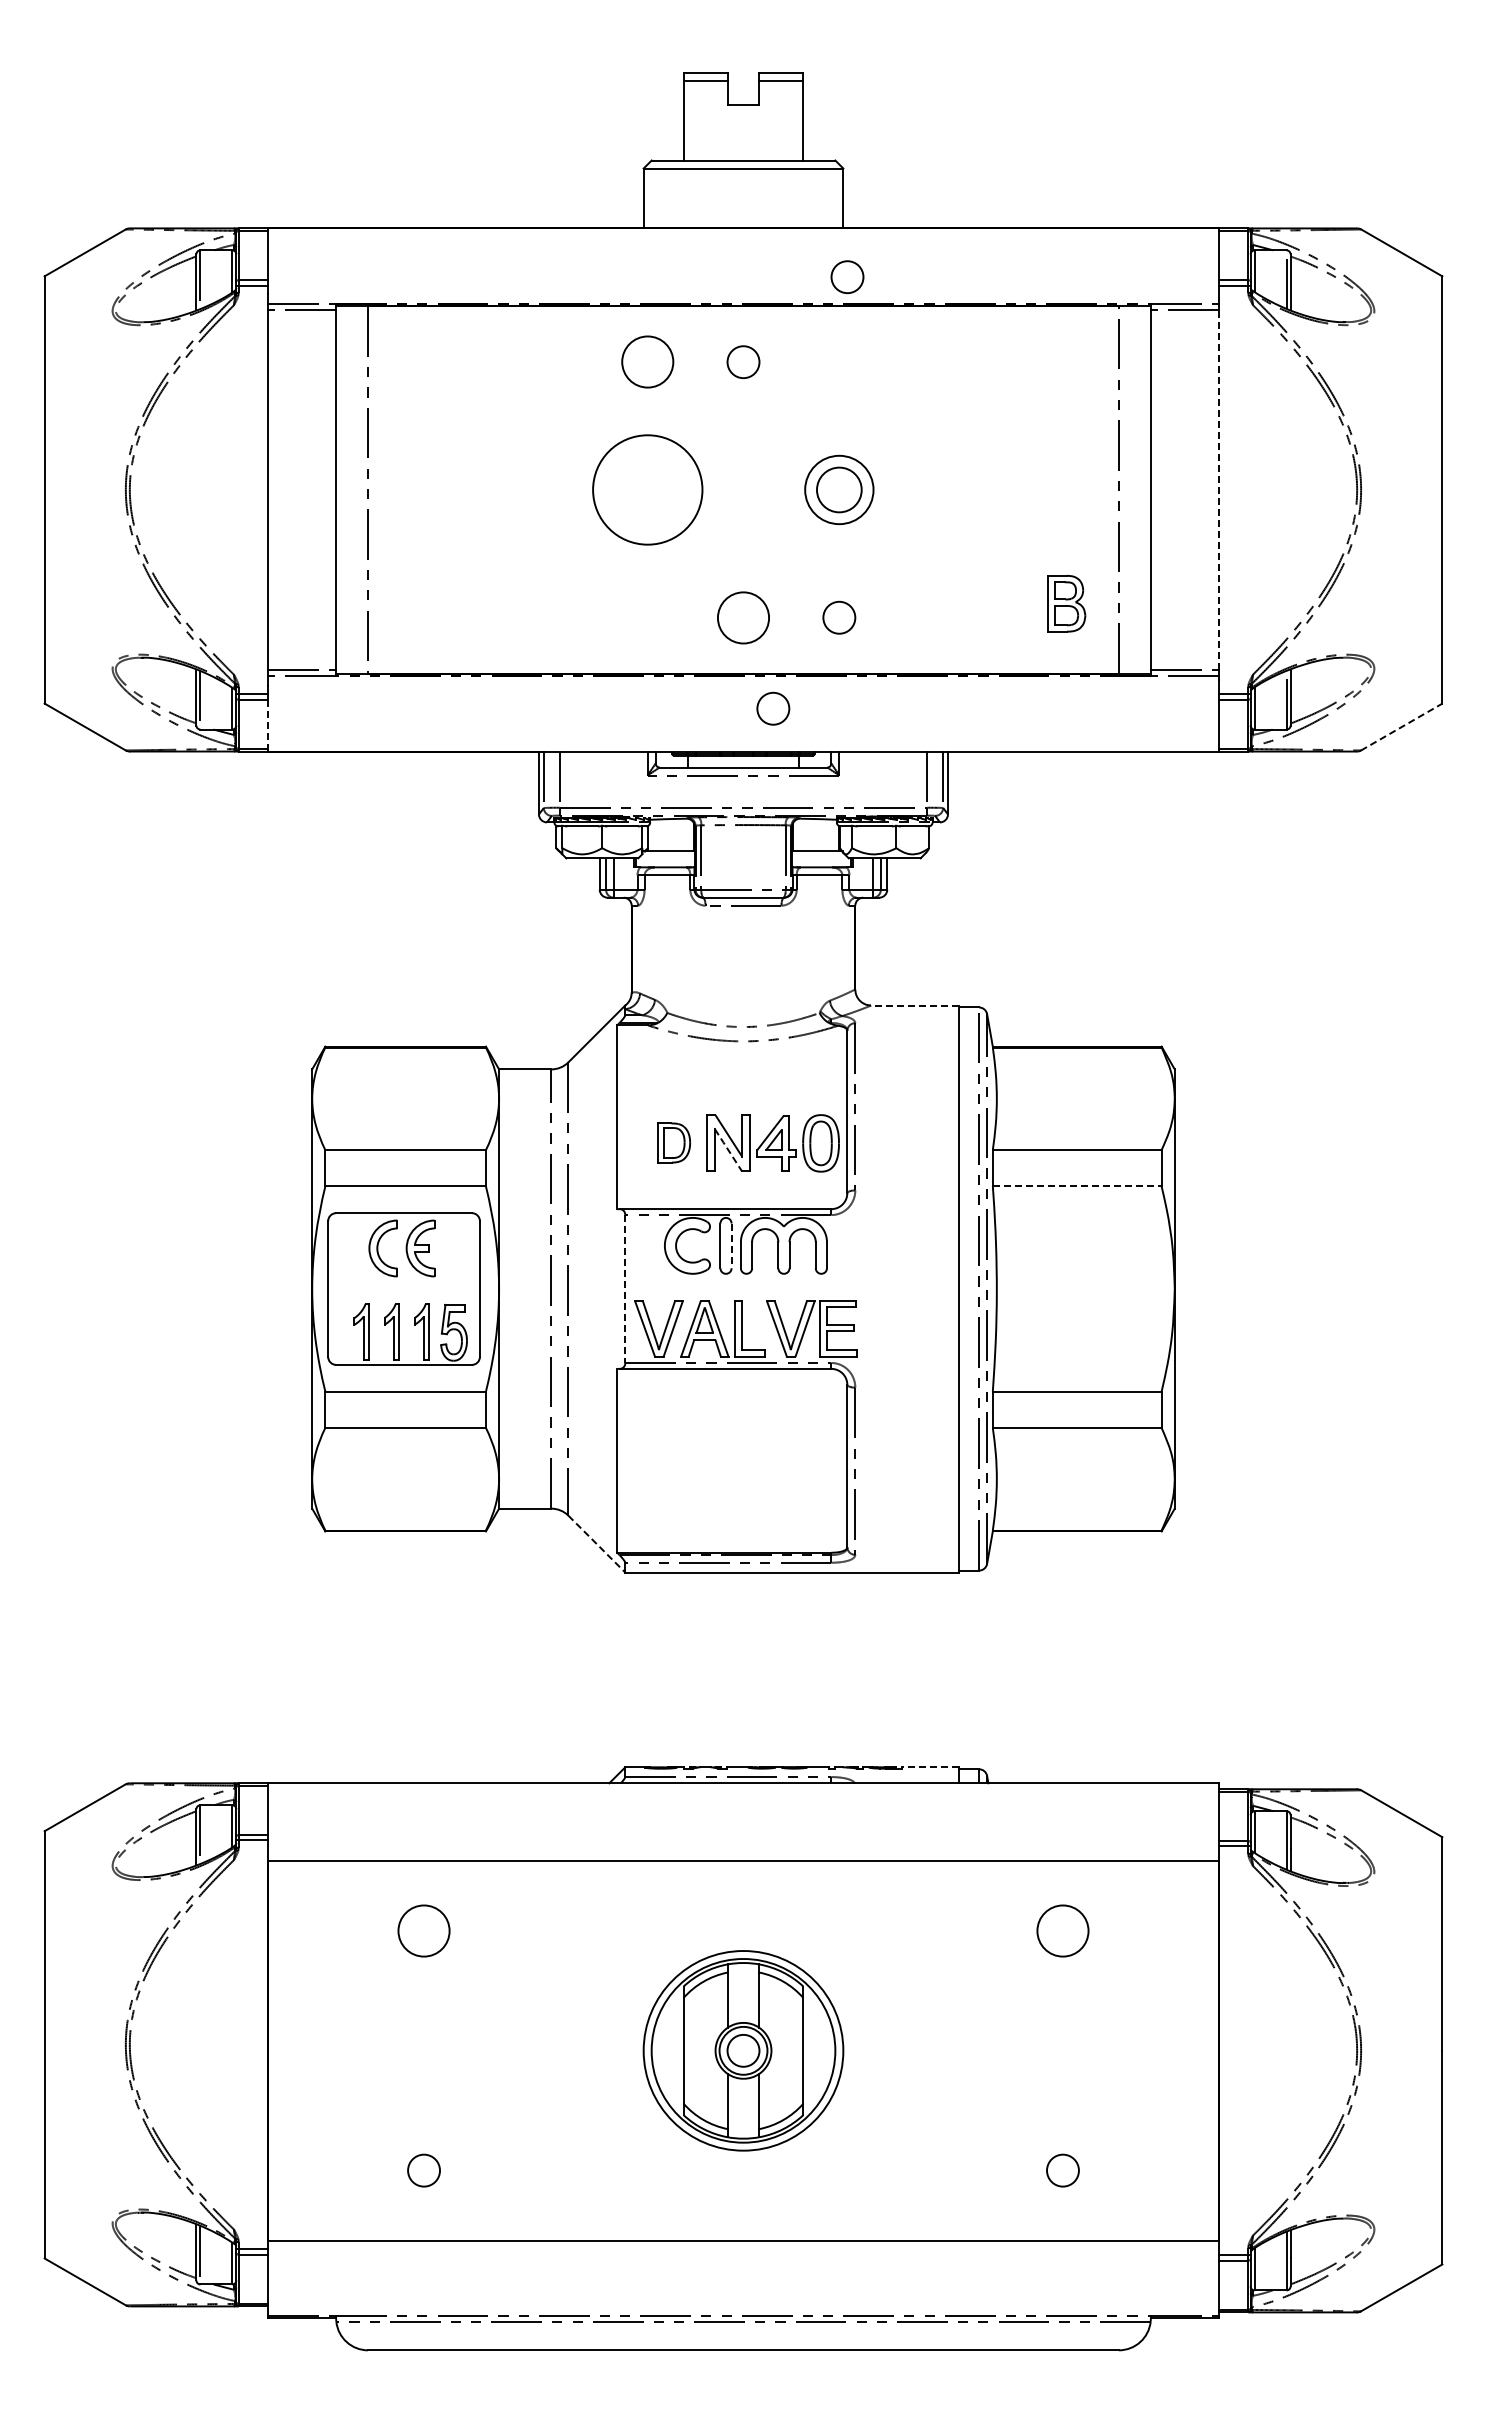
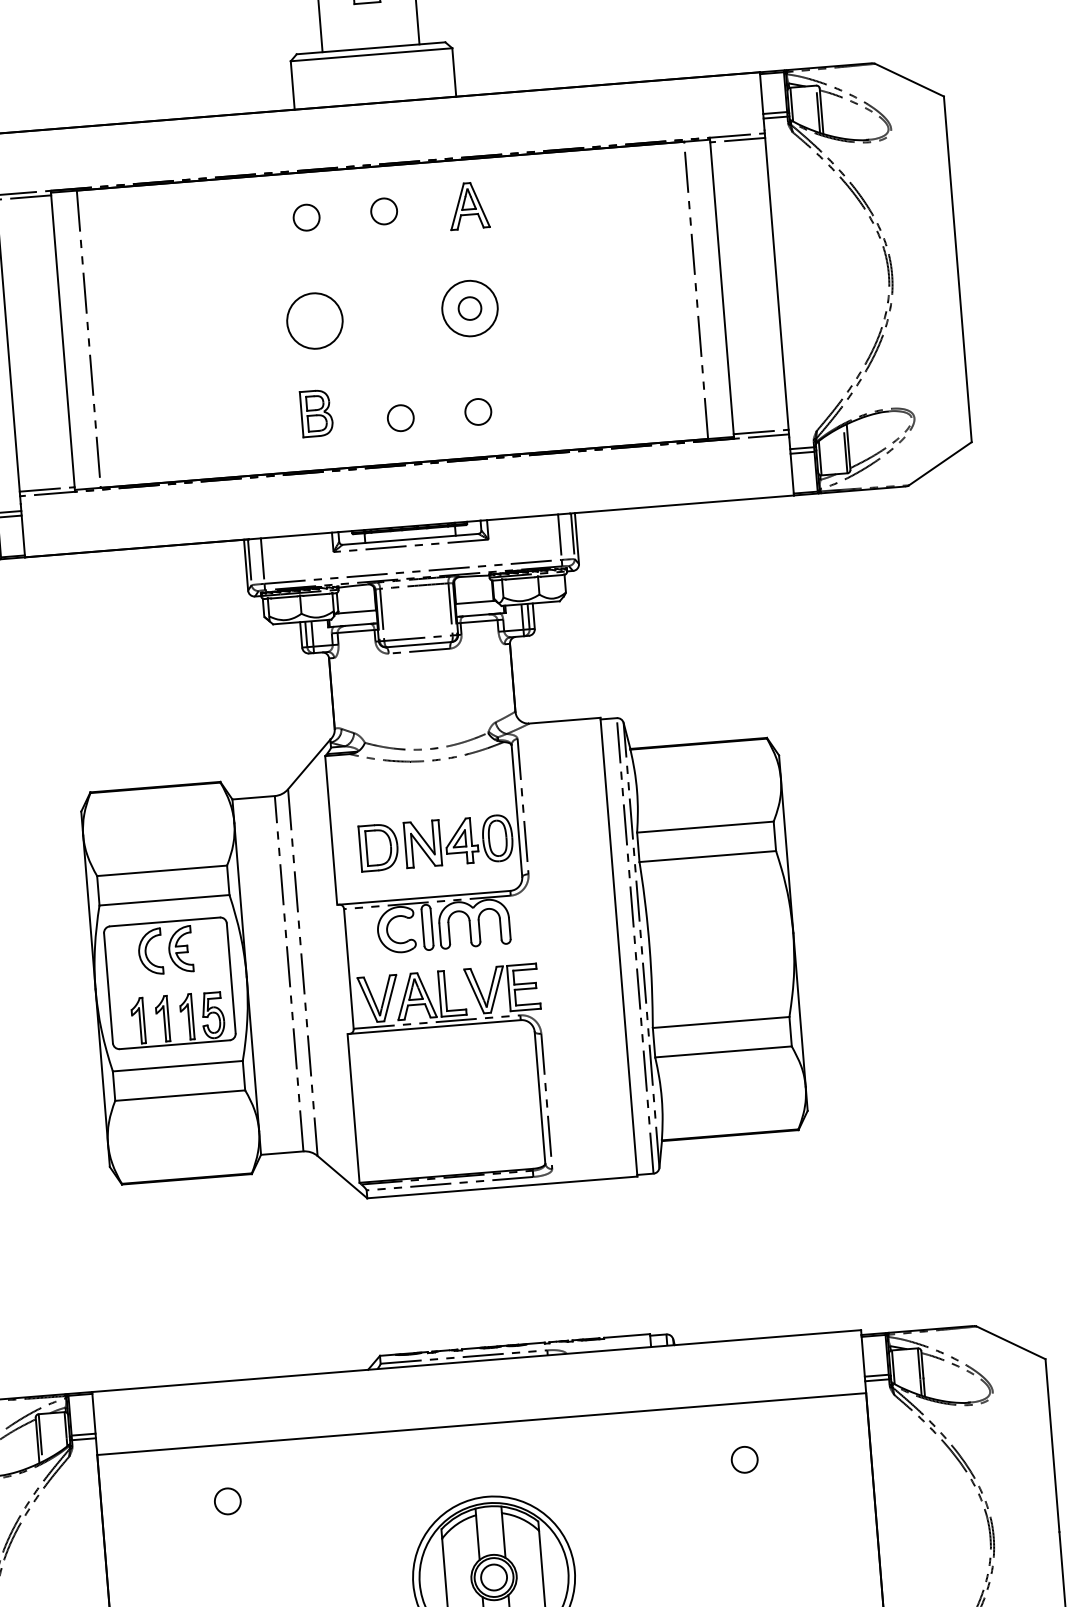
circle: (847, 277) -> (462, 136), removed
circle: (647, 362) -> (306, 217), size x0.62
part: (847, 363) -> (468, 205), added
circle: (647, 489) -> (314, 320), size x0.62
circle: (839, 489) -> (470, 308), size x0.62
line: (1218, 489) -> (776, 283), dashed -> solid
part: (1066, 603) -> (316, 413), moved
circle: (743, 617) -> (400, 417), size x0.62
circle: (773, 708) -> (430, 489), removed
line: (268, 724) -> (23, 535), dashed -> solid
line: (1402, 726) -> (940, 463), dashed -> solid
line: (914, 1005) -> (564, 720), dashed -> solid
part: (673, 1142) -> (378, 847), size x1.43
line: (728, 1150) -> (423, 850), dashed -> solid
line: (1077, 1186) -> (708, 856), dashed -> solid
line: (731, 1246) -> (432, 927), dashed -> solid
line: (625, 1289) -> (349, 969), dashed -> solid
line: (597, 1544) -> (343, 1177), dashed -> solid
line: (930, 1767) -> (626, 1336), dashed -> solid
circle: (424, 1931) -> (228, 1501), size x0.62
circle: (1062, 1931) -> (744, 1460), size x0.62

